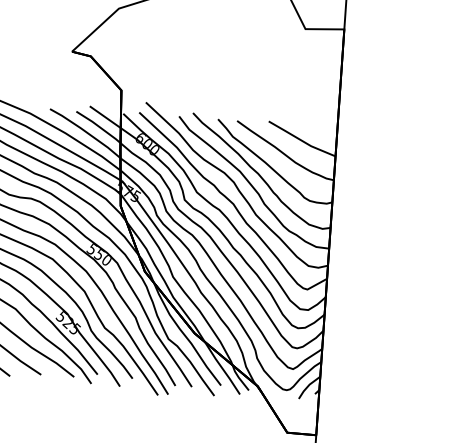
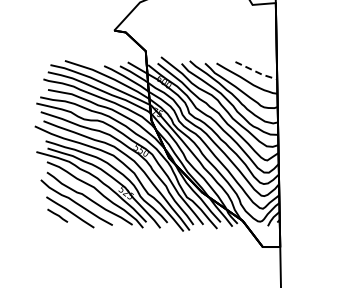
line: (300, 140) -> (255, 71), solid -> dashed

